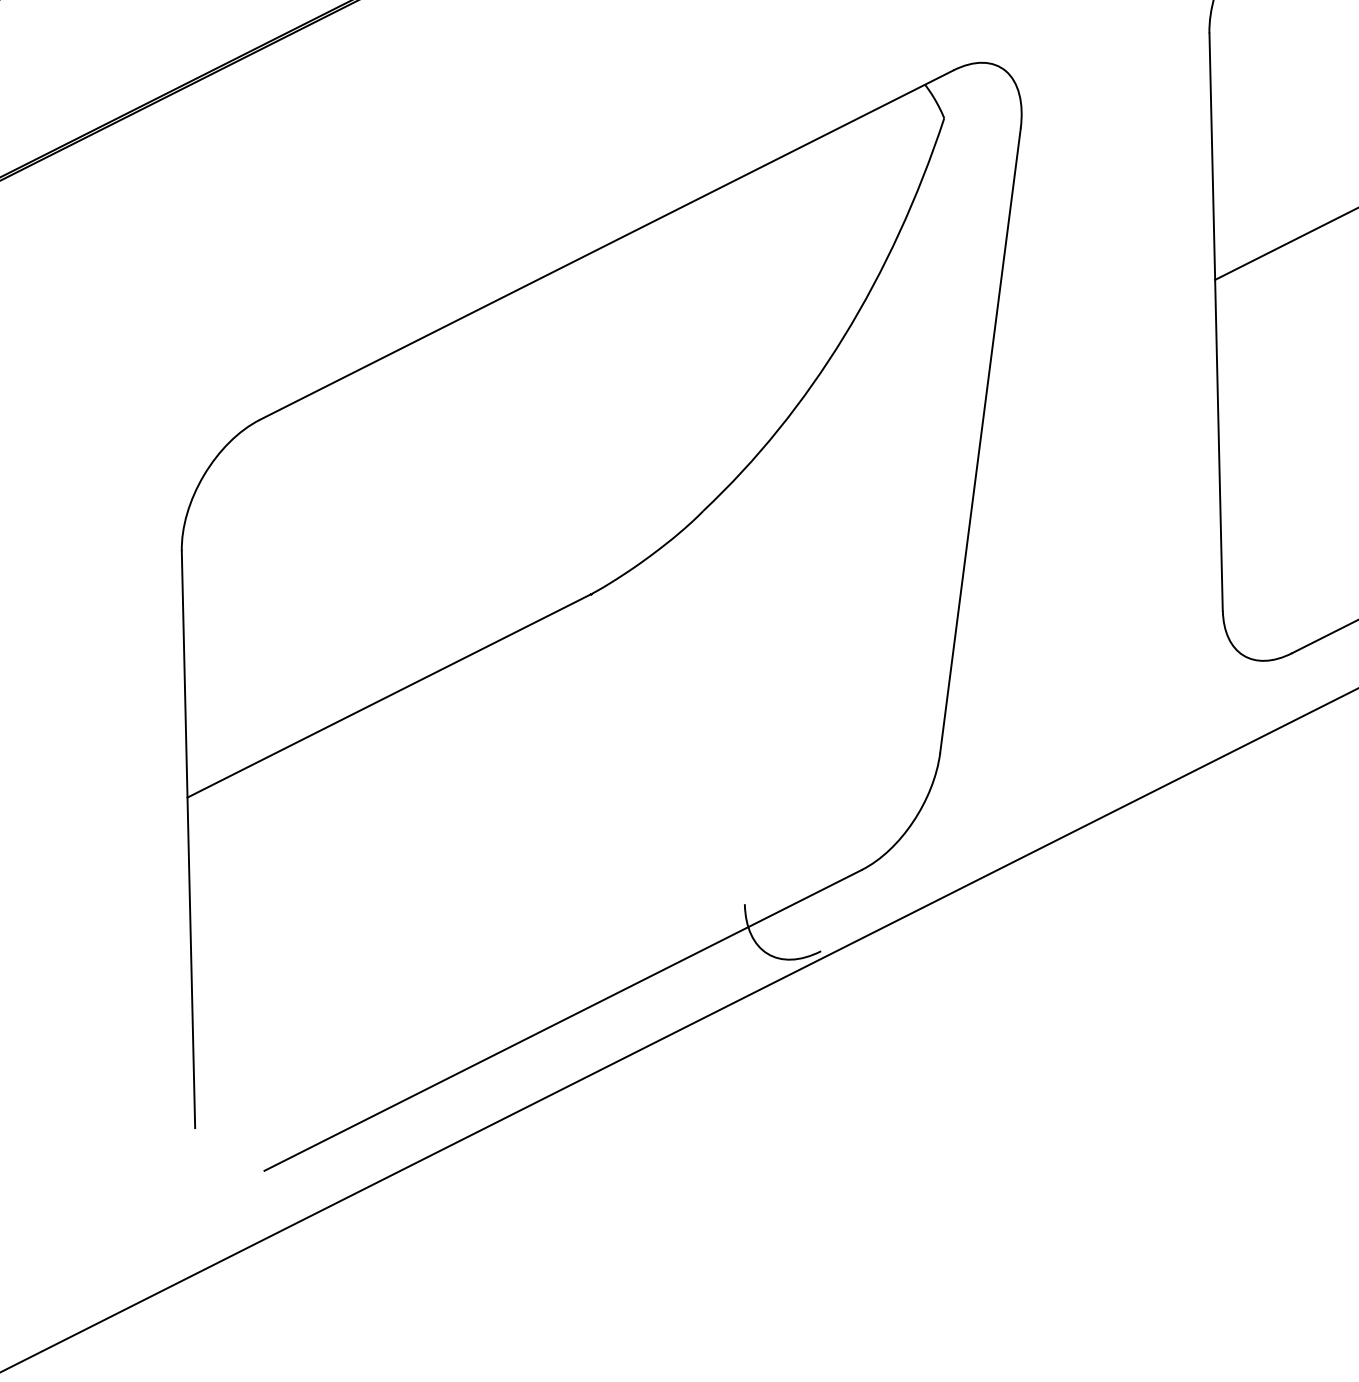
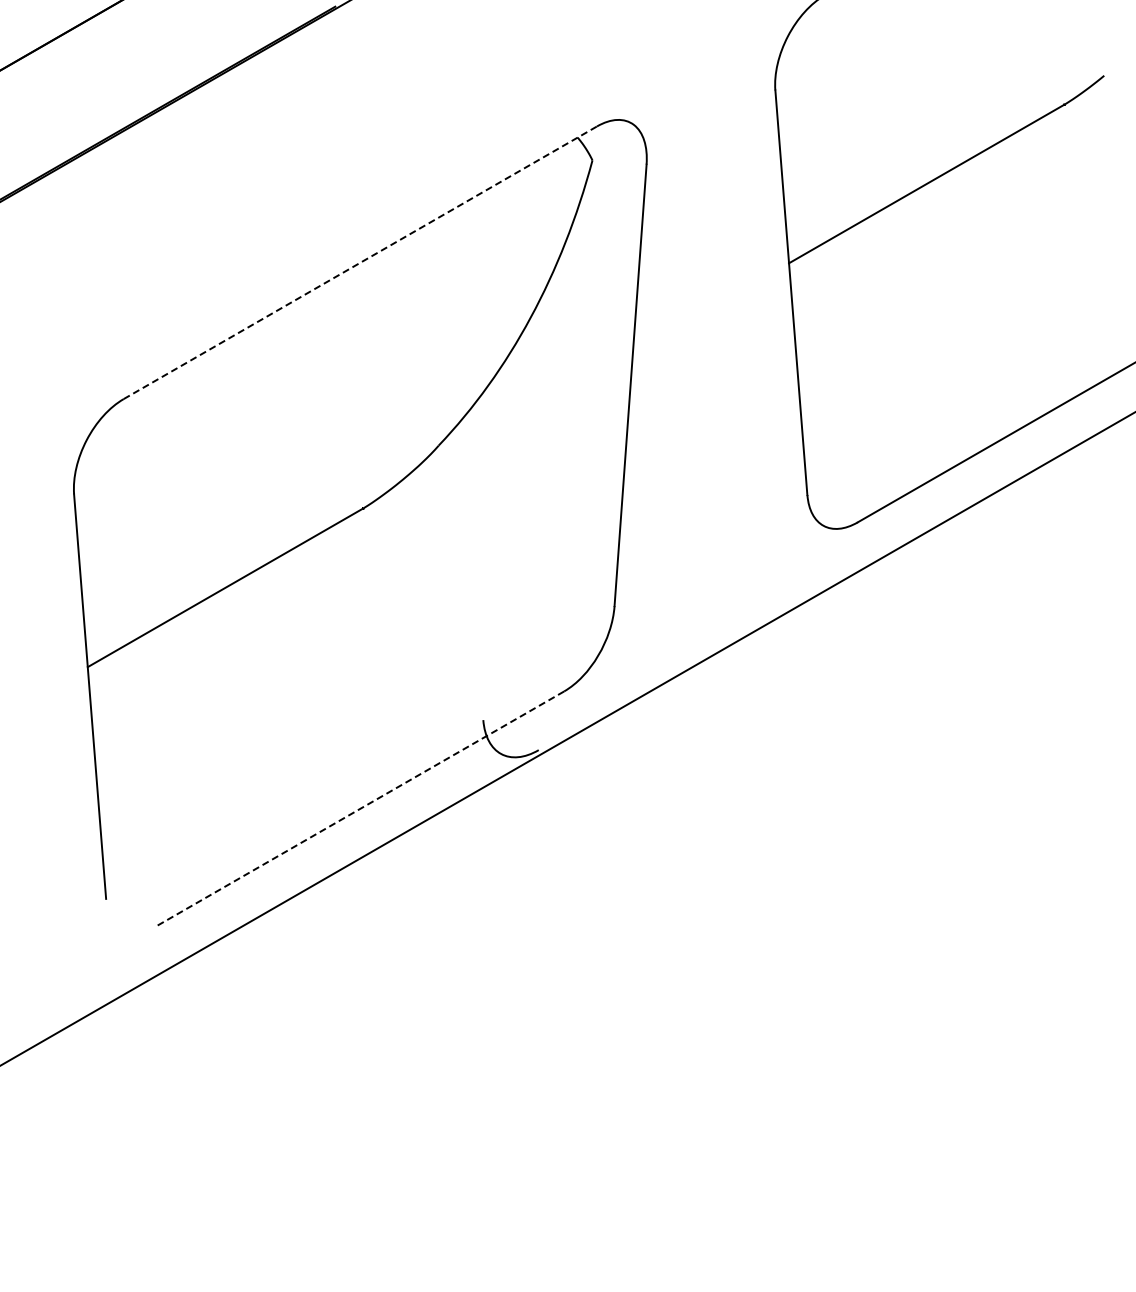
line: (606, 244) -> (360, 262), solid -> dashed
line: (561, 1021) -> (359, 809), solid -> dashed

